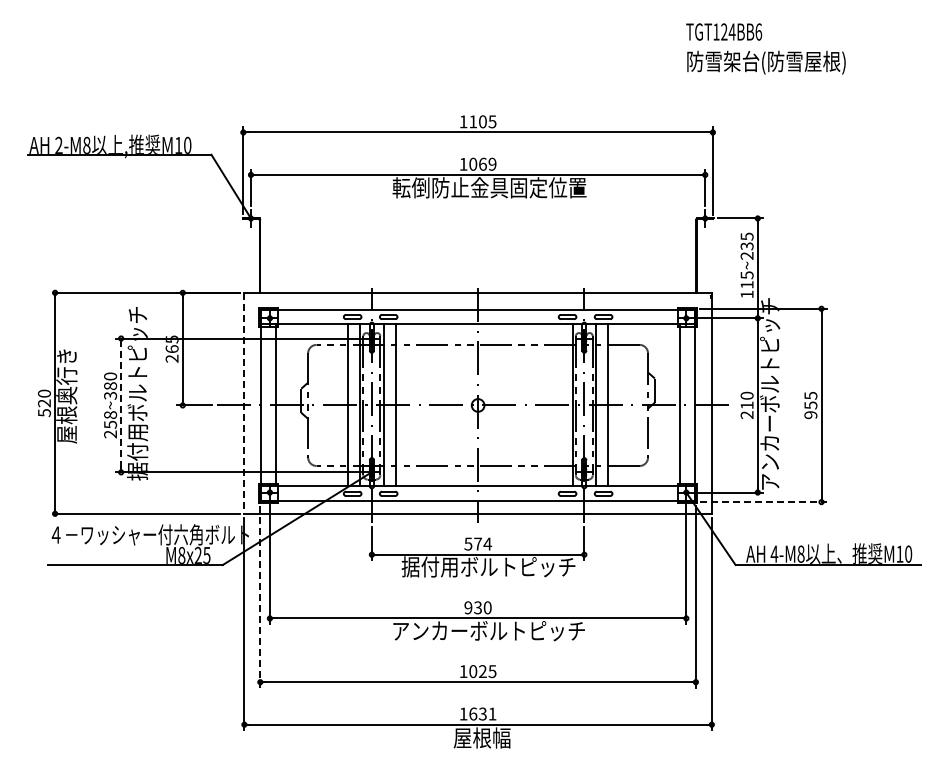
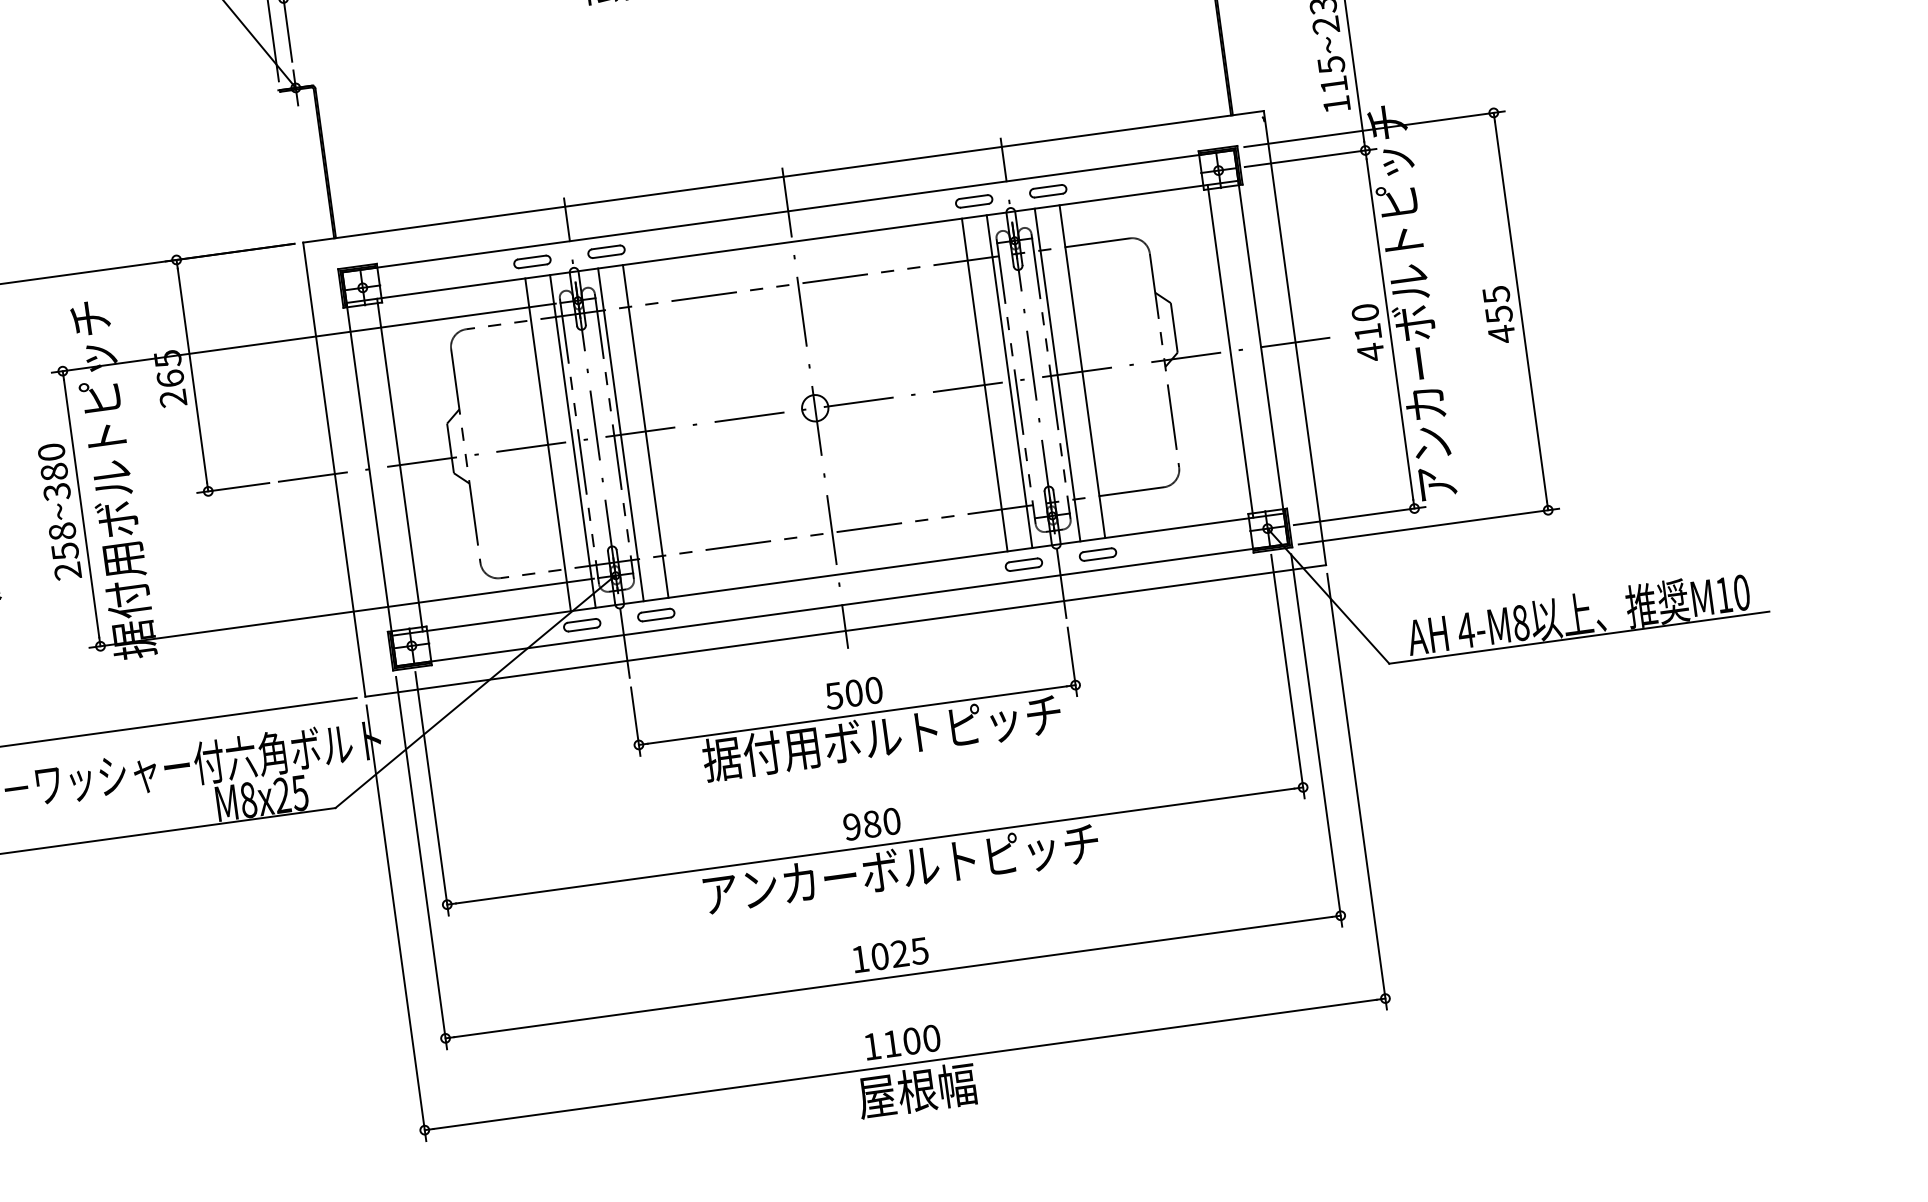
line: (244, 403) -> (334, 470), dashed -> solid
line: (121, 405) -> (82, 508), dashed -> solid
line: (560, 405) -> (984, 385), added
text: (746, 414) -> (1369, 351), 210 -> 410
text: (810, 414) -> (1500, 333), 955 -> 455
line: (763, 502) -> (1429, 527), dashed -> solid
text: (482, 543) -> (863, 690), 574 -> 500
line: (260, 596) -> (421, 862), dashed -> solid
text: (478, 607) -> (872, 823), 930 -> 980
text: (482, 713) -> (910, 1040), 1631 -> 1100

